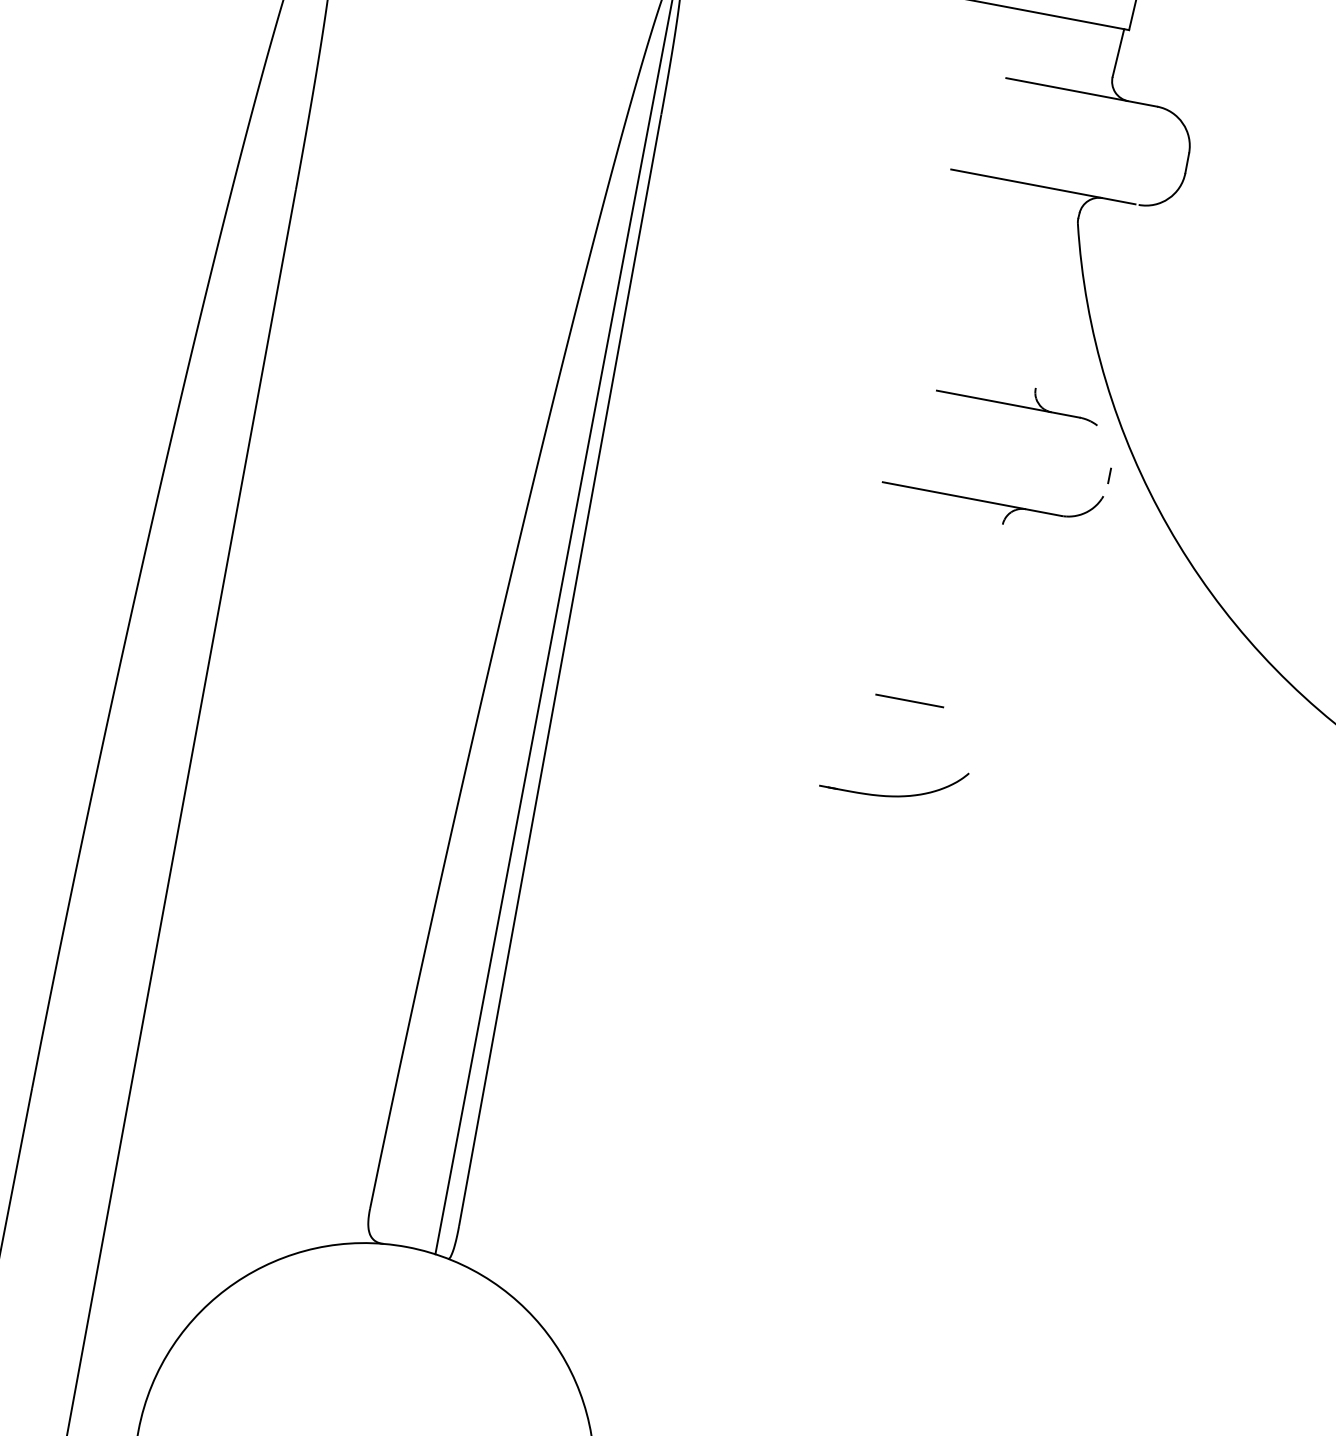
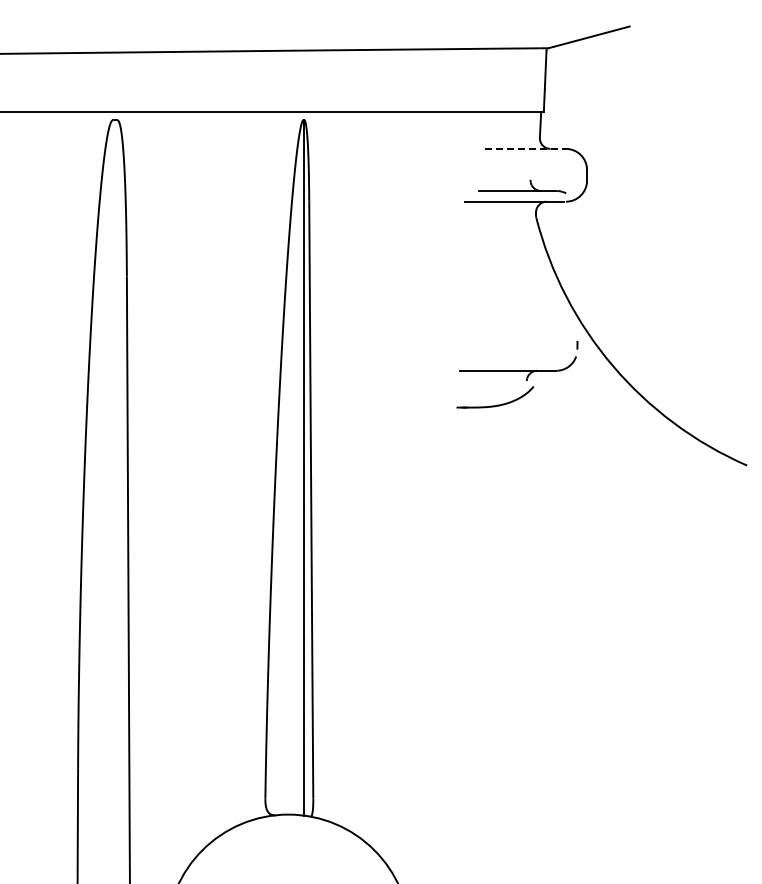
line: (1082, 91) -> (525, 148), solid -> dashed
part: (1018, 397) -> (522, 186), moved
line: (909, 700) -> (495, 481), removed
part: (895, 794) -> (497, 404), moved

